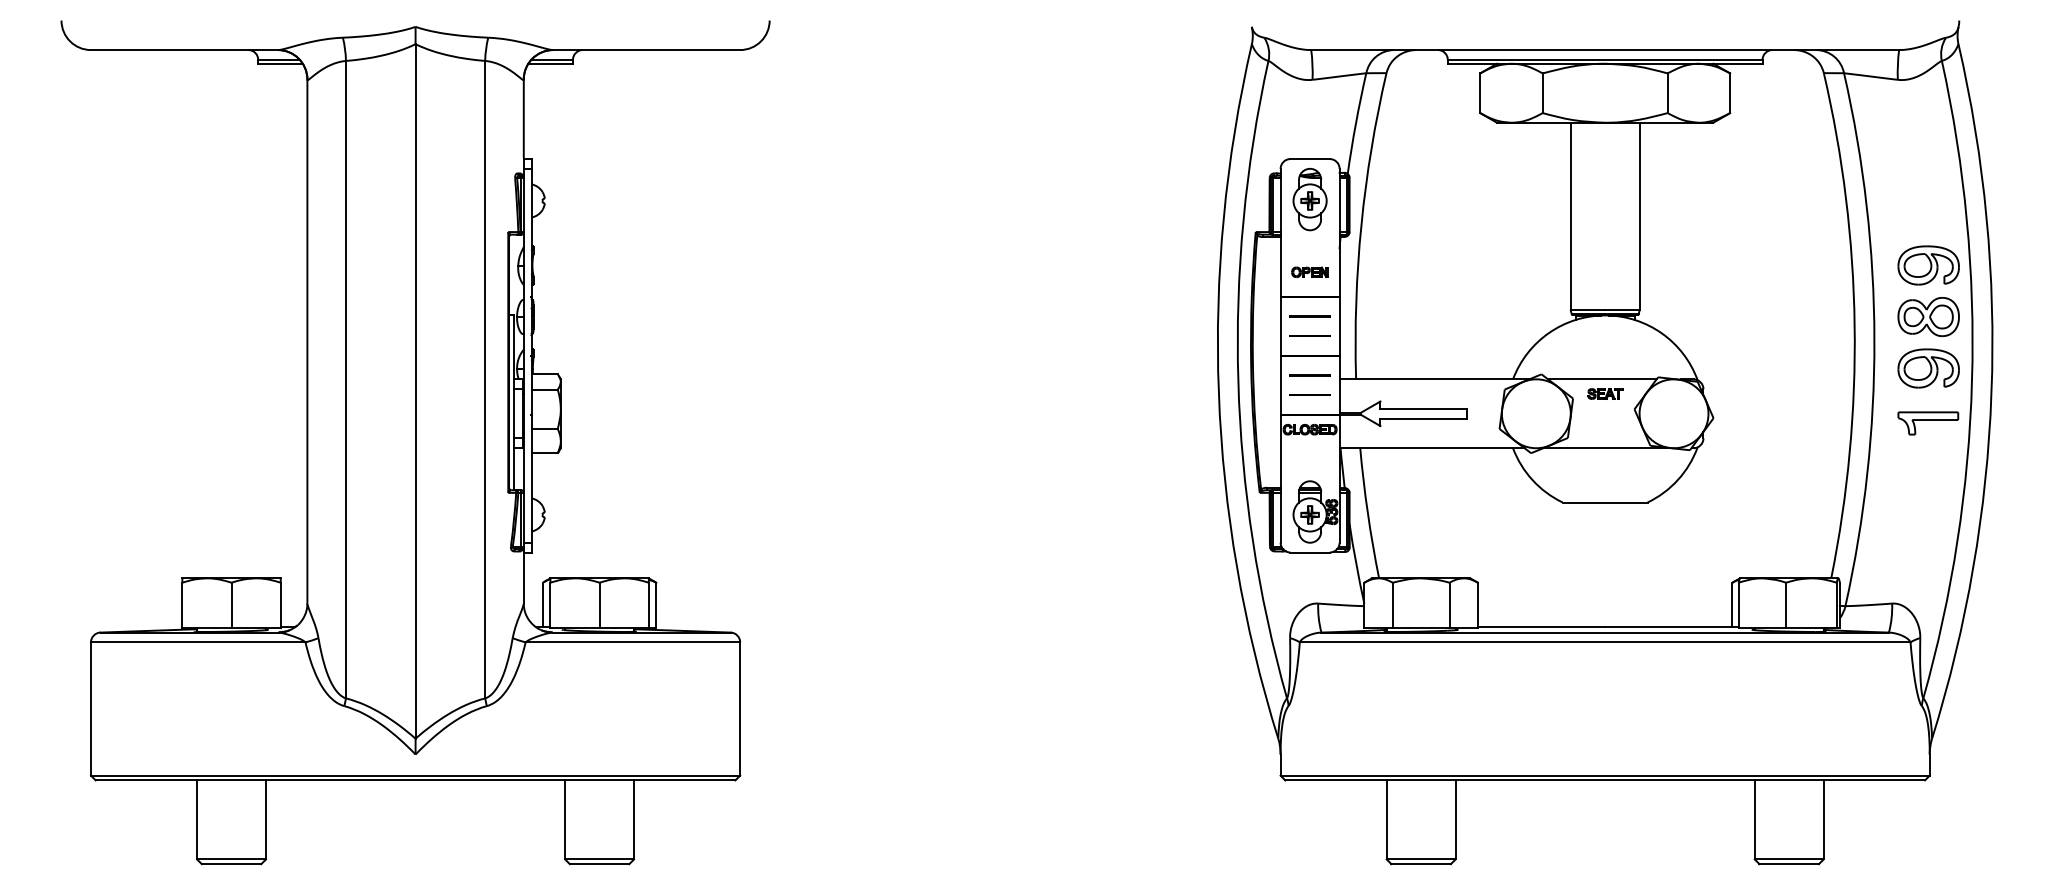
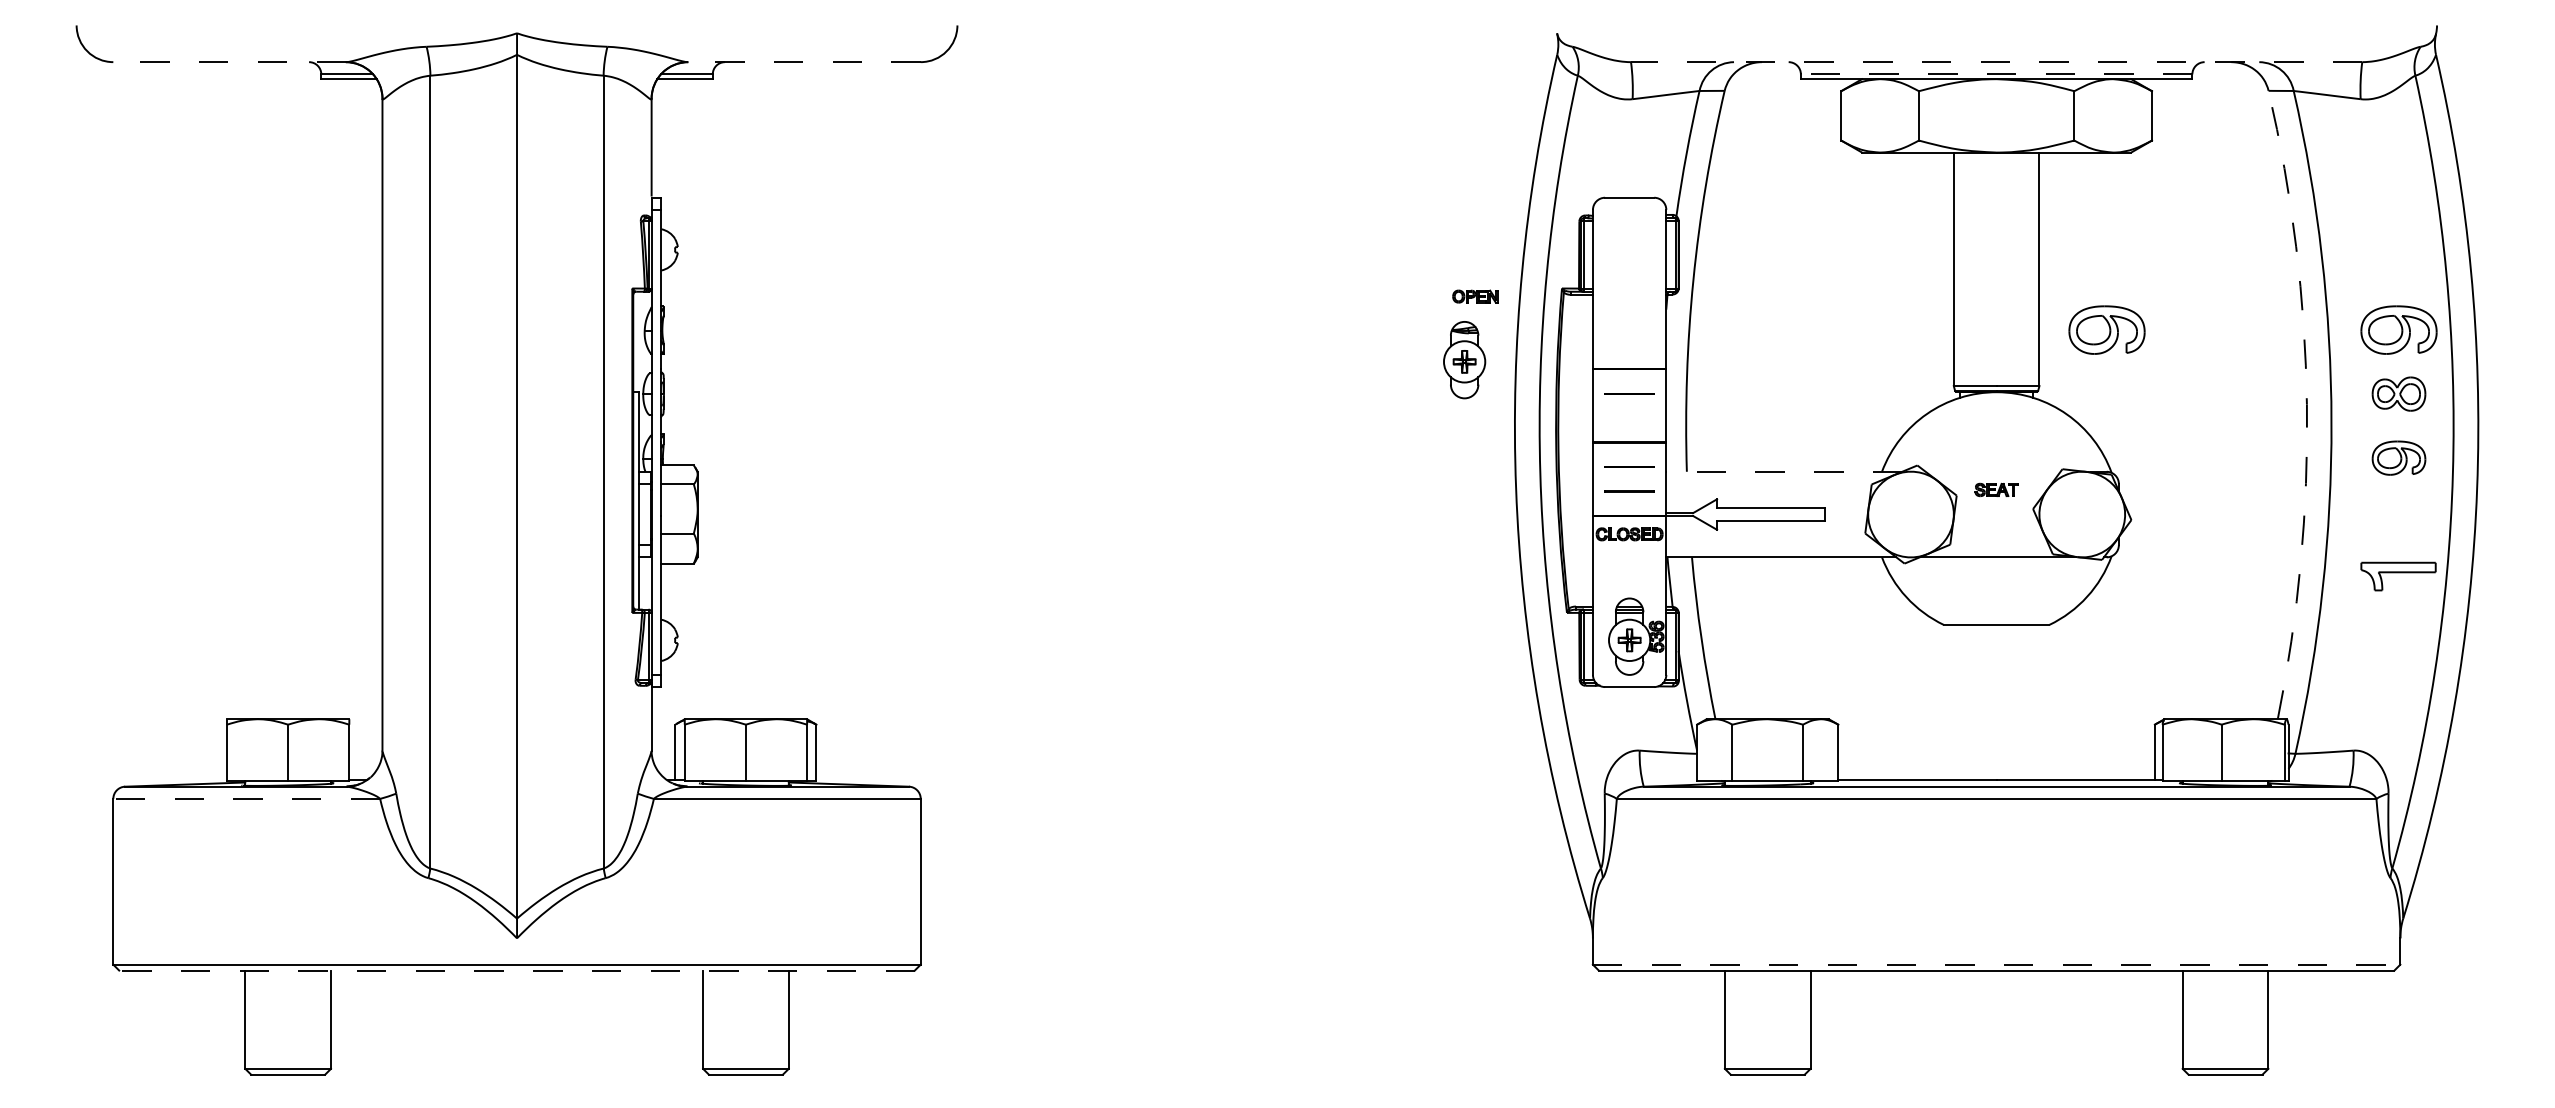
line: (184, 50) -> (229, 62), solid -> dashed
line: (645, 50) -> (803, 62), solid -> dashed
line: (1605, 50) -> (1996, 62), solid -> dashed
line: (1605, 59) -> (1996, 74), solid -> dashed
part: (1310, 199) -> (1464, 360), moved
part: (1693, 265) -> (2106, 329), added
part: (1310, 272) -> (1475, 296), moved
part: (1928, 316) -> (2398, 393), size x0.7
arc: (1854, 325) -> (2306, 404), solid -> dashed
line: (1310, 335) -> (1629, 417), removed
part: (1928, 367) -> (2398, 457), size x0.7
line: (1434, 379) -> (1784, 471), solid -> dashed
line: (1601, 379) -> (1992, 471), removed
part: (1928, 423) -> (2398, 576), moved
line: (198, 642) -> (246, 798), solid -> dashed
line: (1605, 775) -> (1996, 964), solid -> dashed
line: (415, 780) -> (517, 970), solid -> dashed

